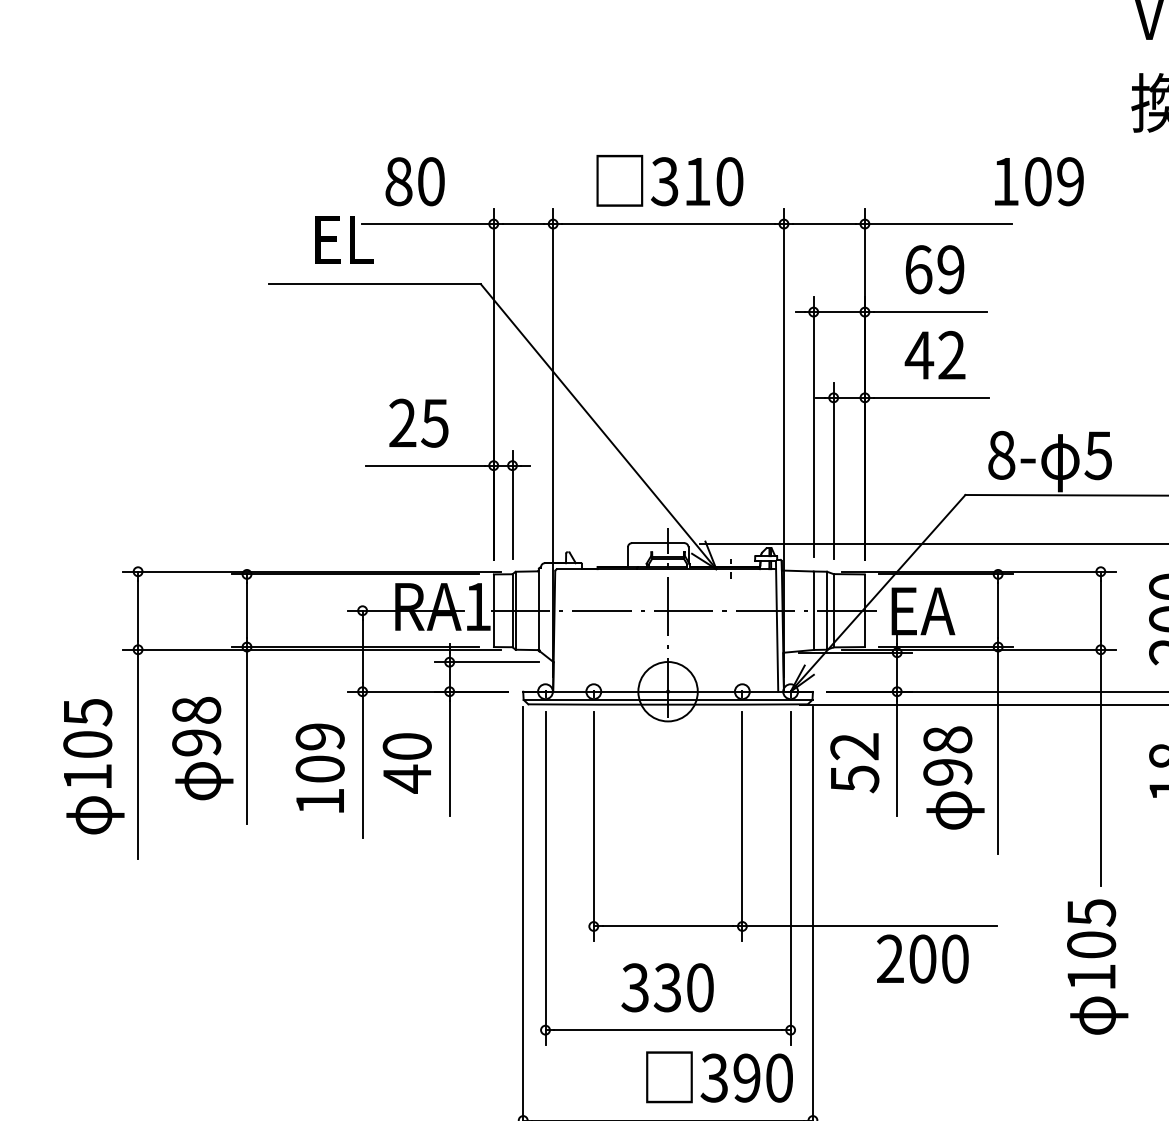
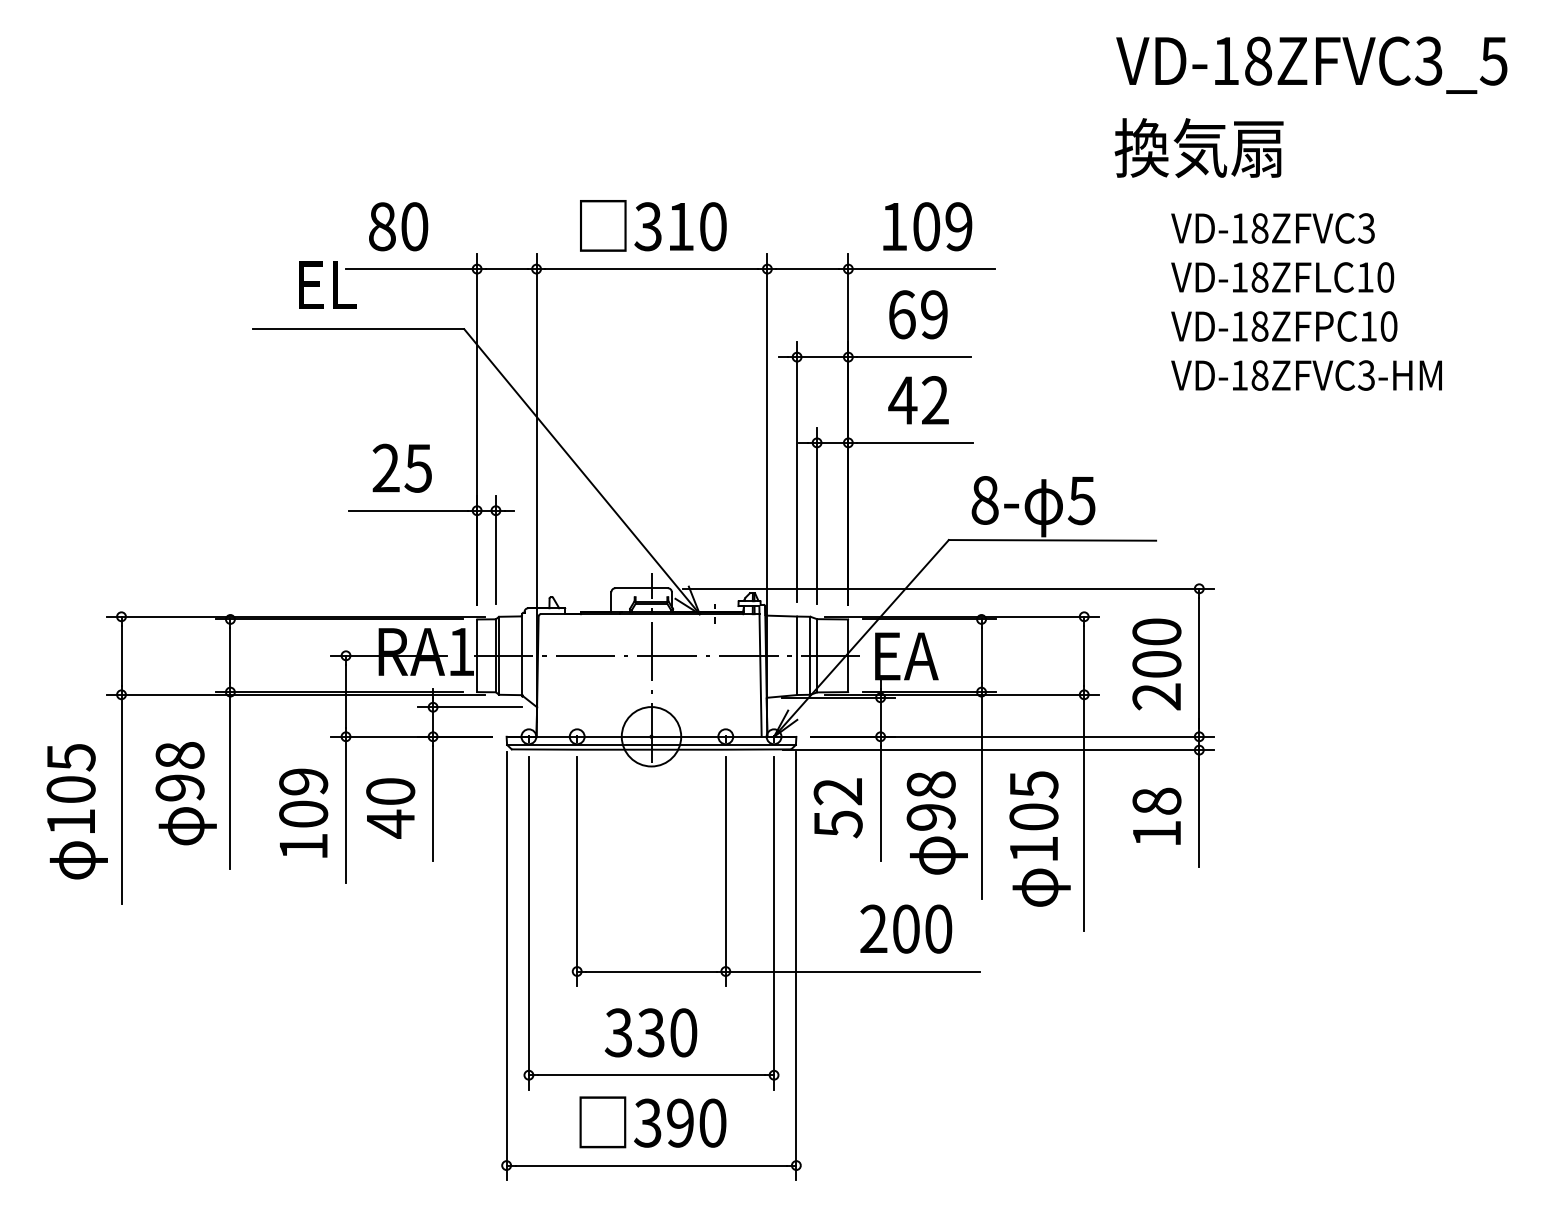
text: (1039, 181) -> (927, 226), moved
text: (923, 958) -> (906, 928), moved
text: (1097, 966) -> (1039, 838), moved
text: (719, 1077) -> (652, 1122), moved

